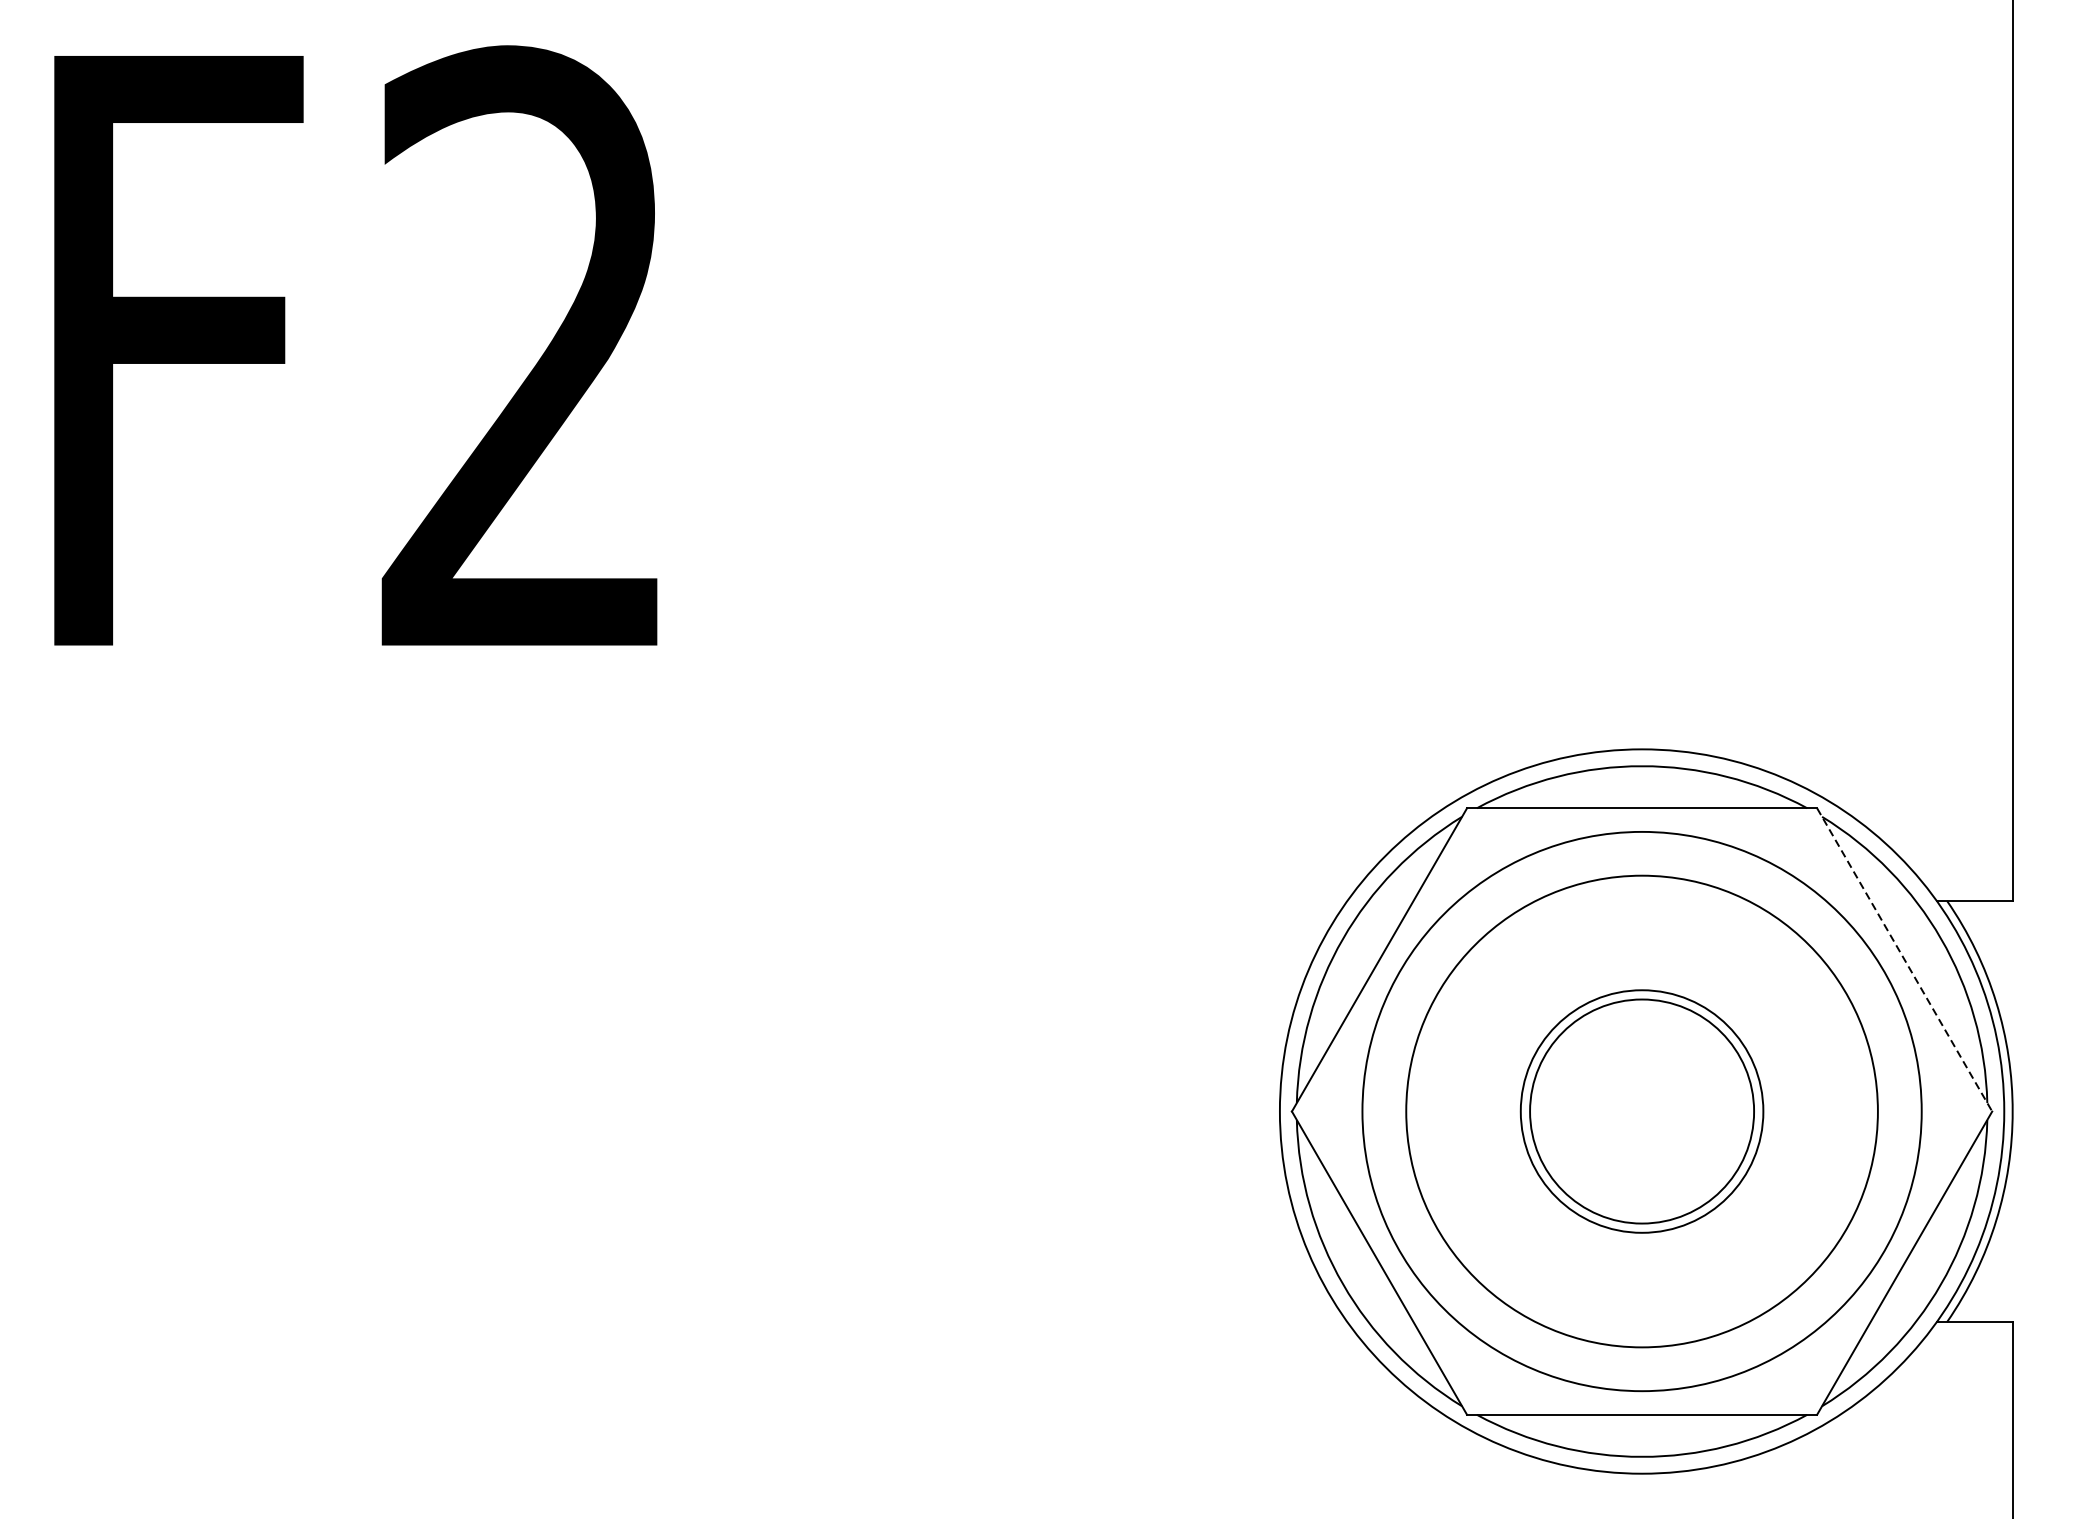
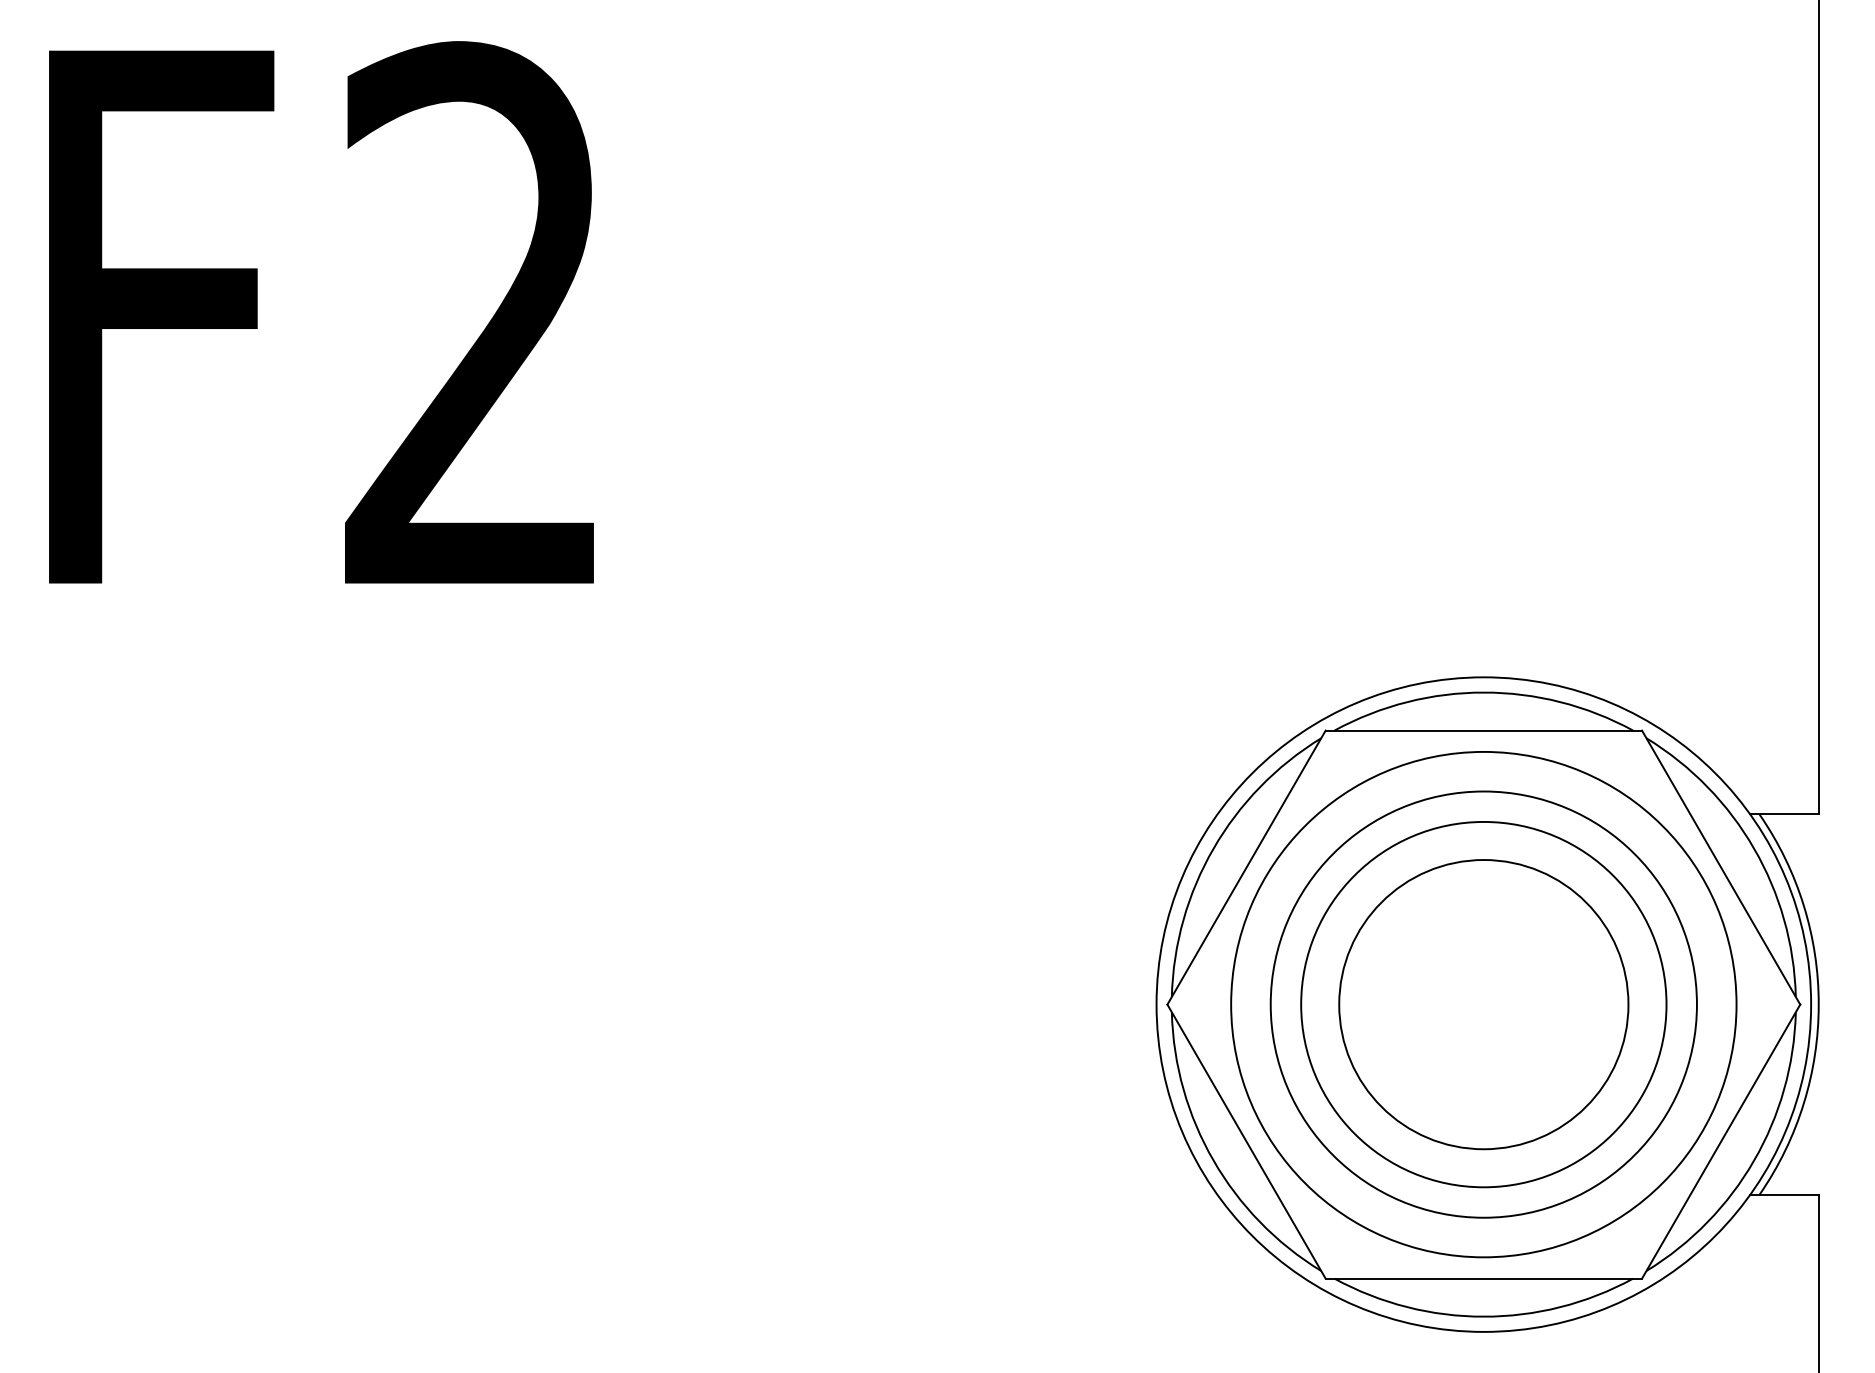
line: (1905, 960) -> (1721, 868), dashed -> solid
circle: (1641, 1111) -> (1483, 1004), size x1.43
circle: (1641, 1111) -> (1483, 1004), size x1.67

